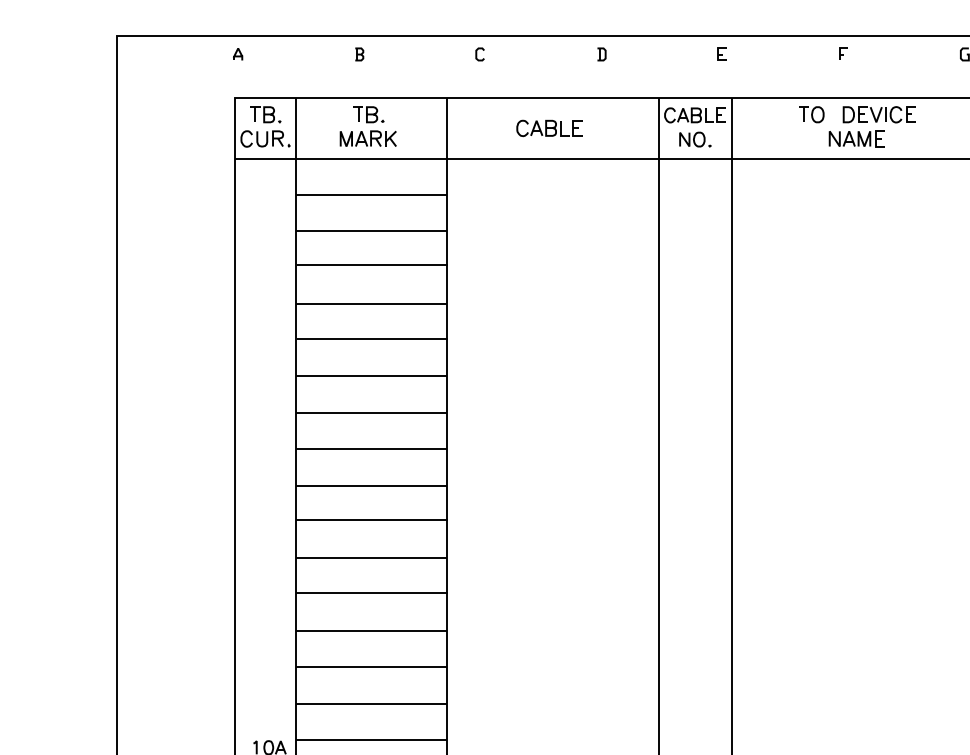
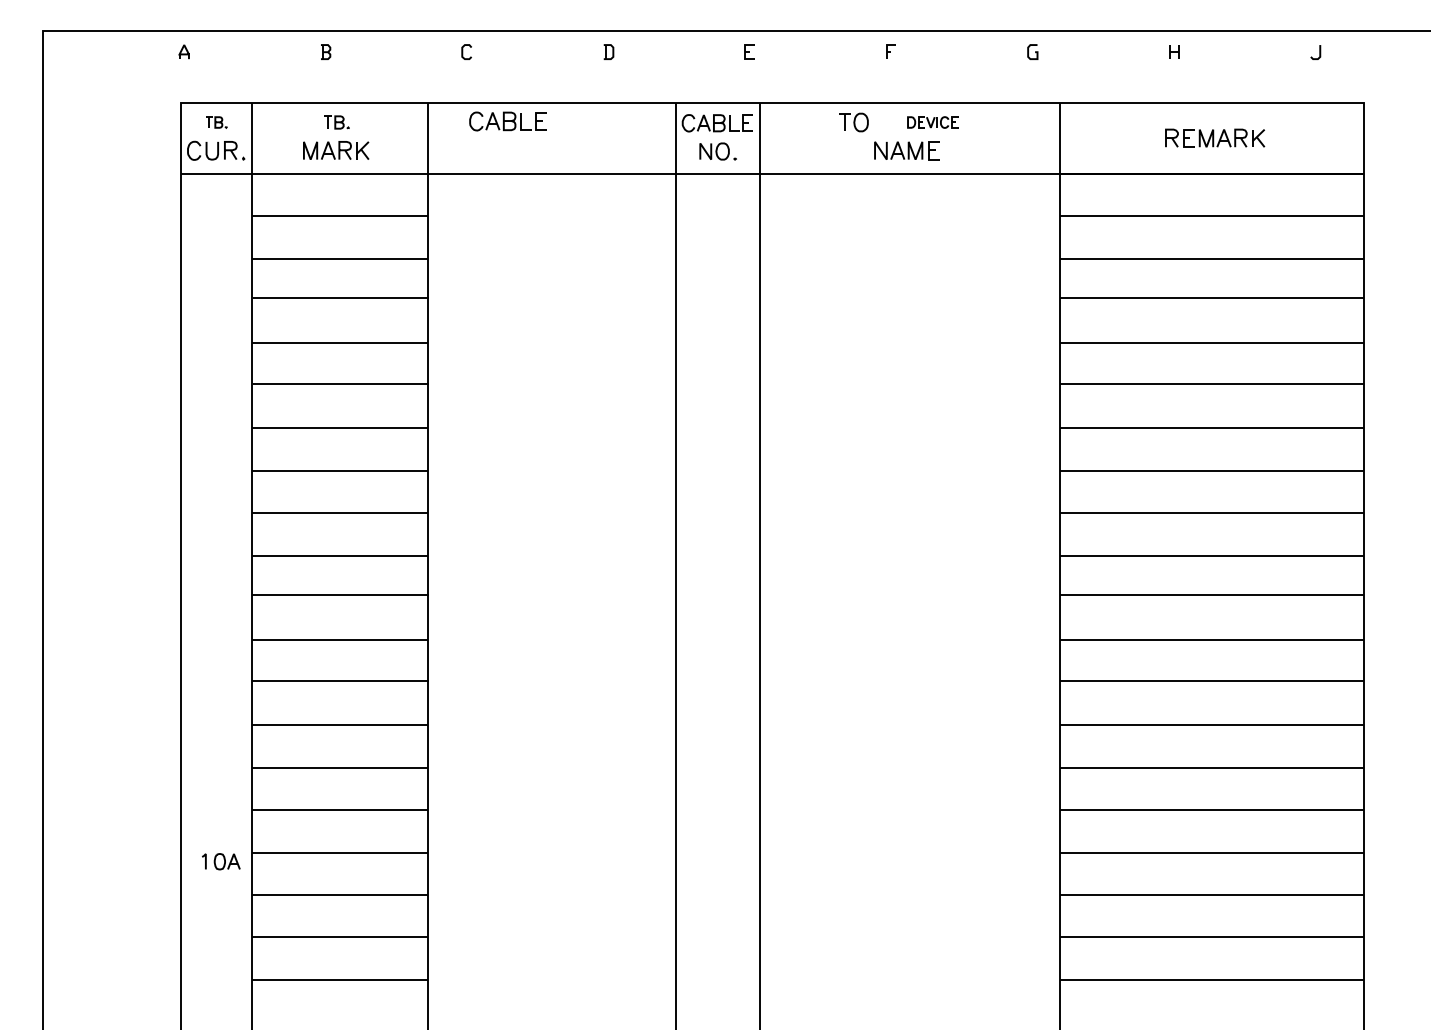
part: (265, 114) -> (216, 122), size x0.6
part: (368, 114) -> (336, 122), size x0.7
part: (878, 114) -> (932, 122), size x0.6
part: (549, 128) -> (507, 121), moved

